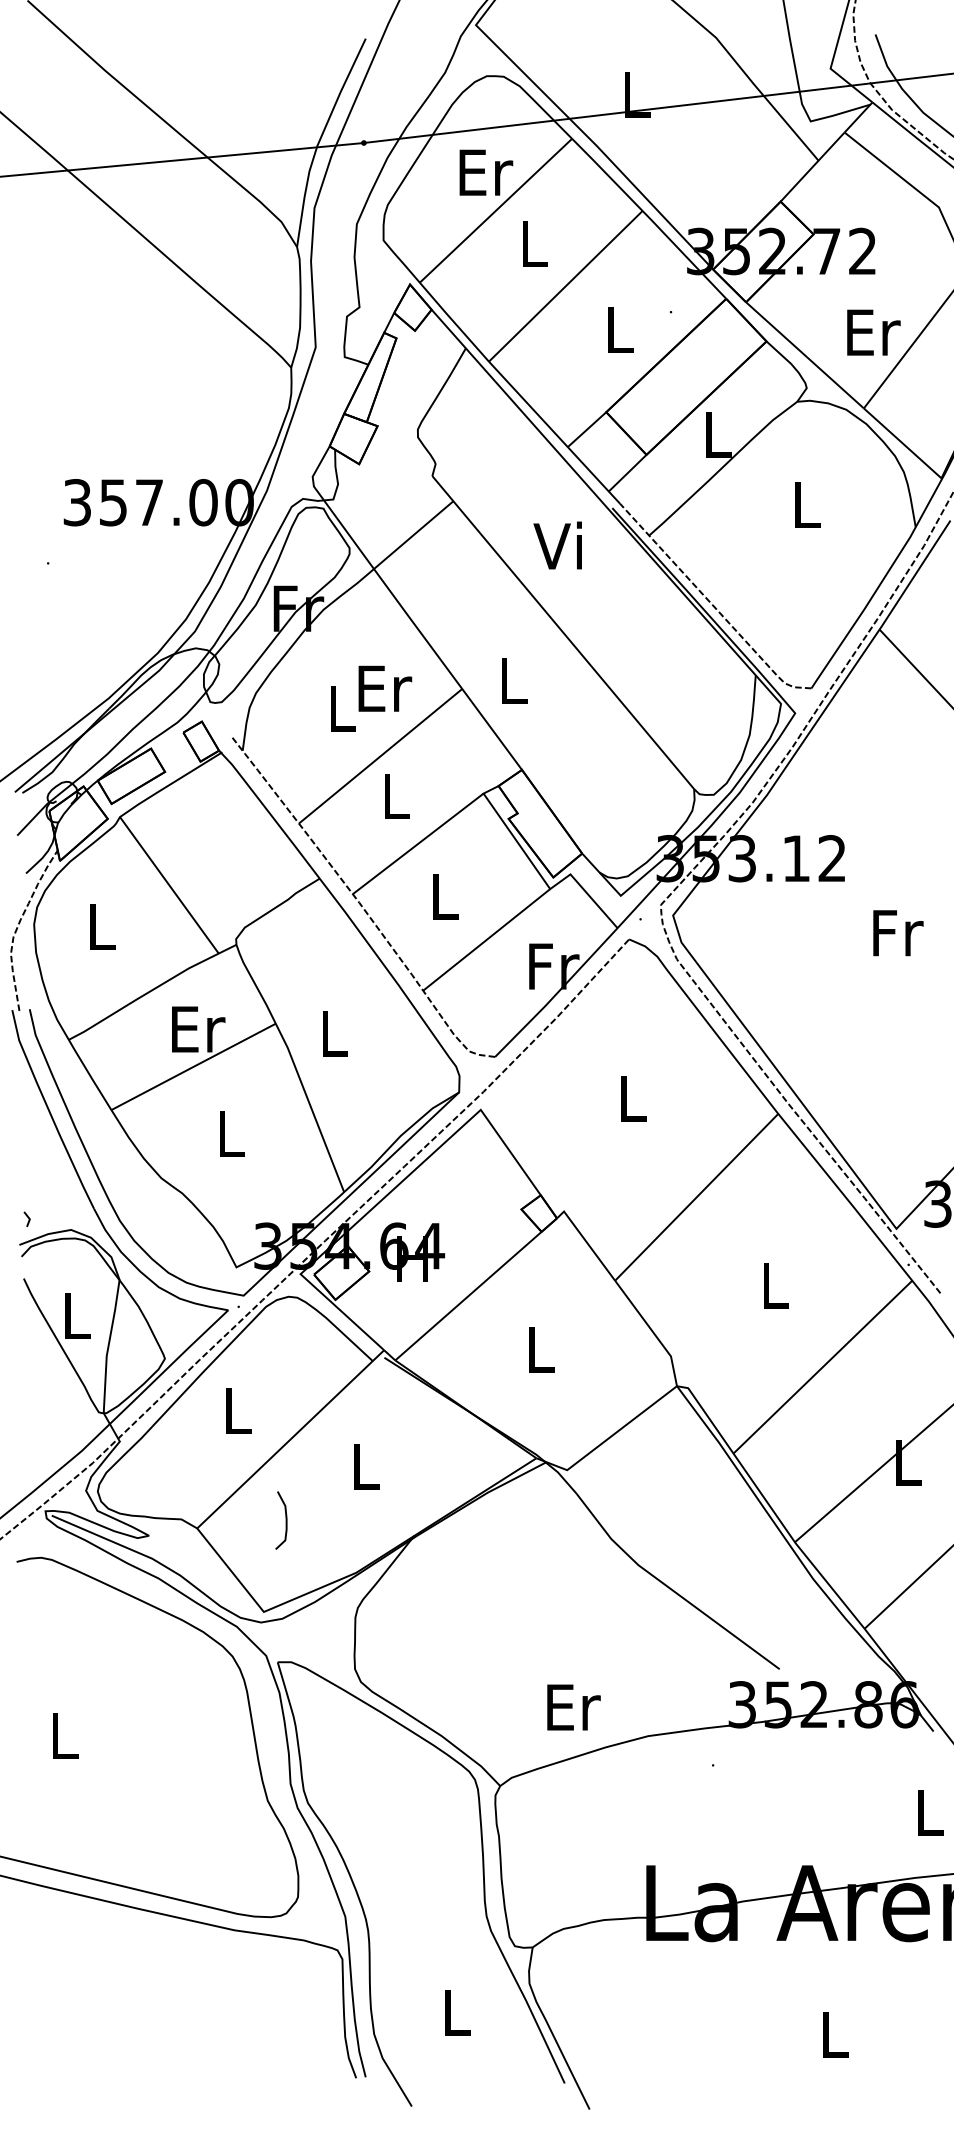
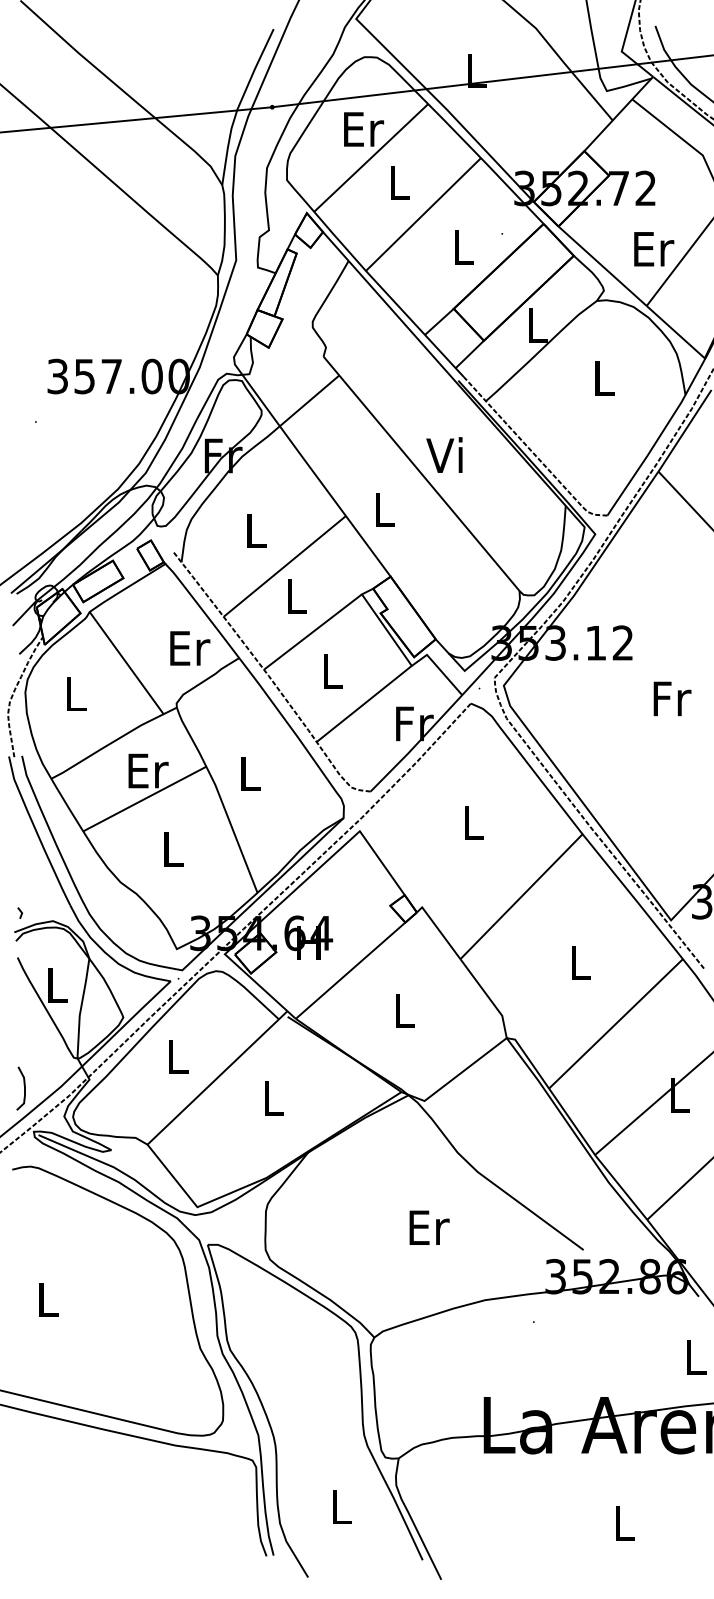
text: (557, 545) -> (444, 455), moved
text: (385, 688) -> (190, 648), moved
curve: (285, 1520) -> (24, 1088), moved
text: (573, 1707) -> (429, 1227), moved

